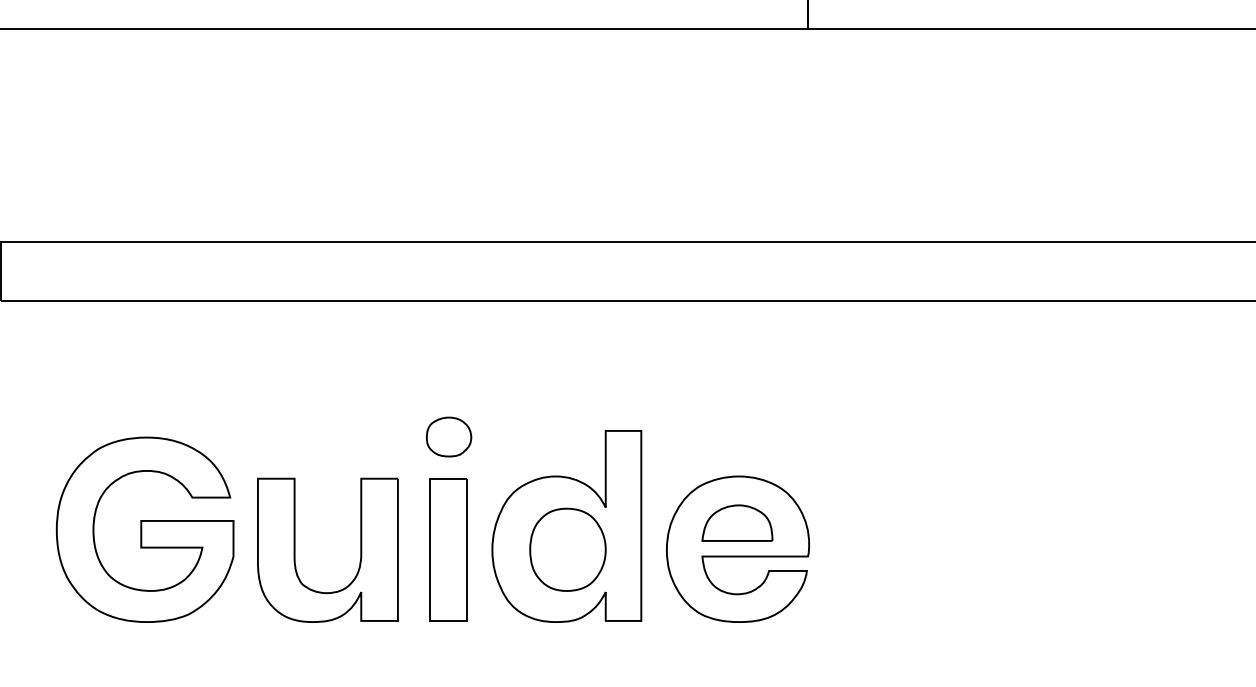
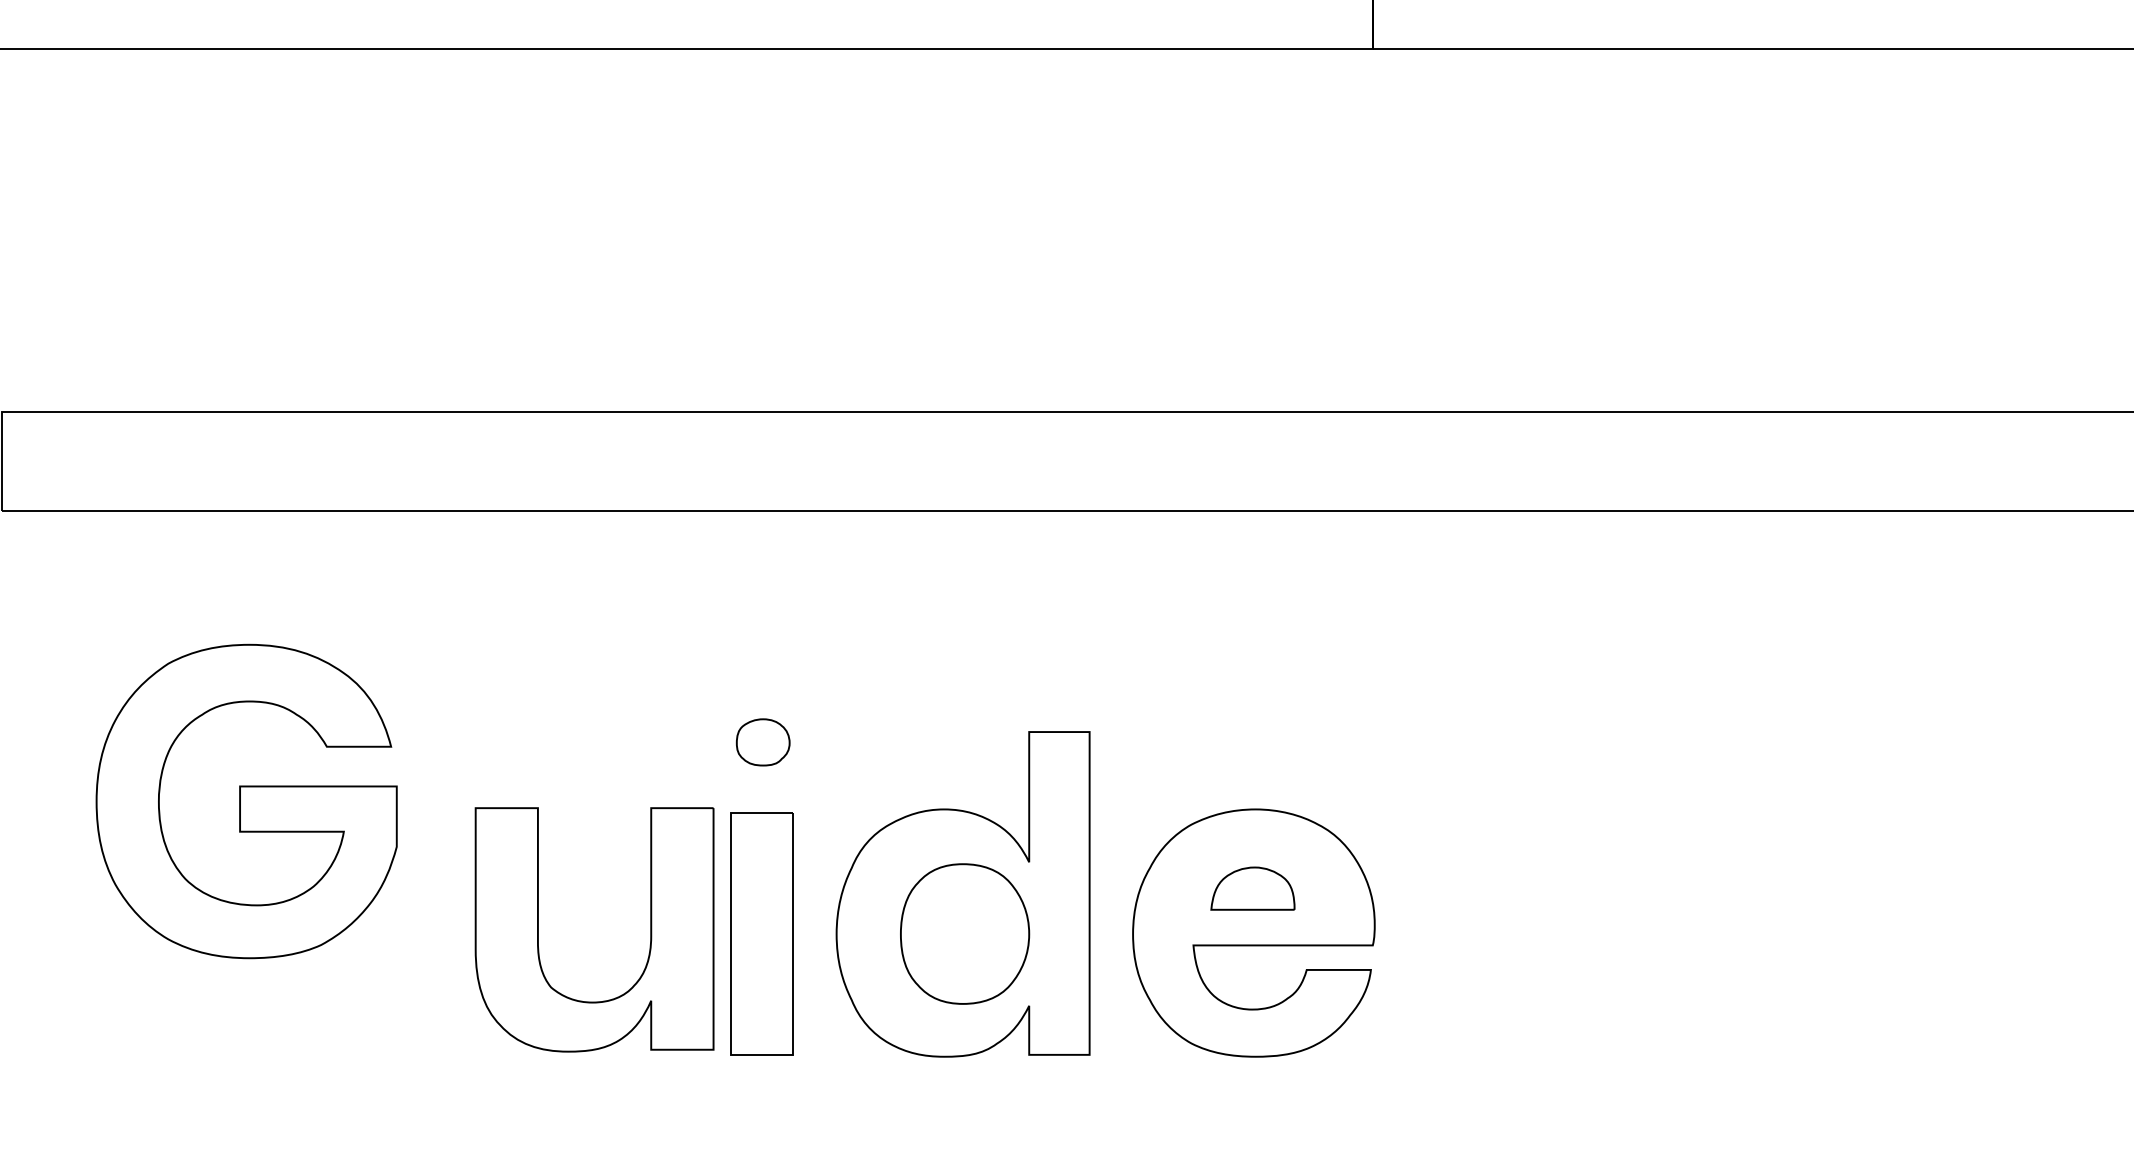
part: (449, 436) -> (763, 741), size x0.7
part: (737, 522) -> (1253, 887), size x0.7
part: (144, 529) -> (245, 800), moved
part: (295, 549) -> (539, 928), moved

